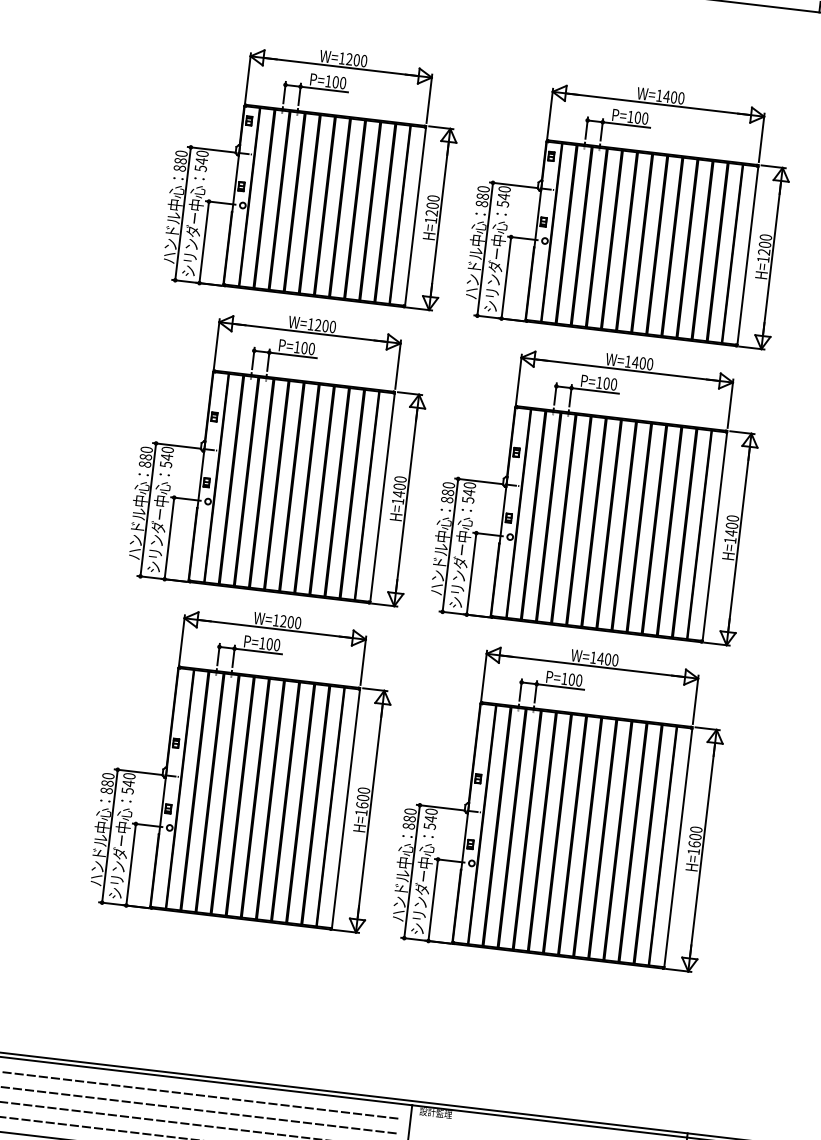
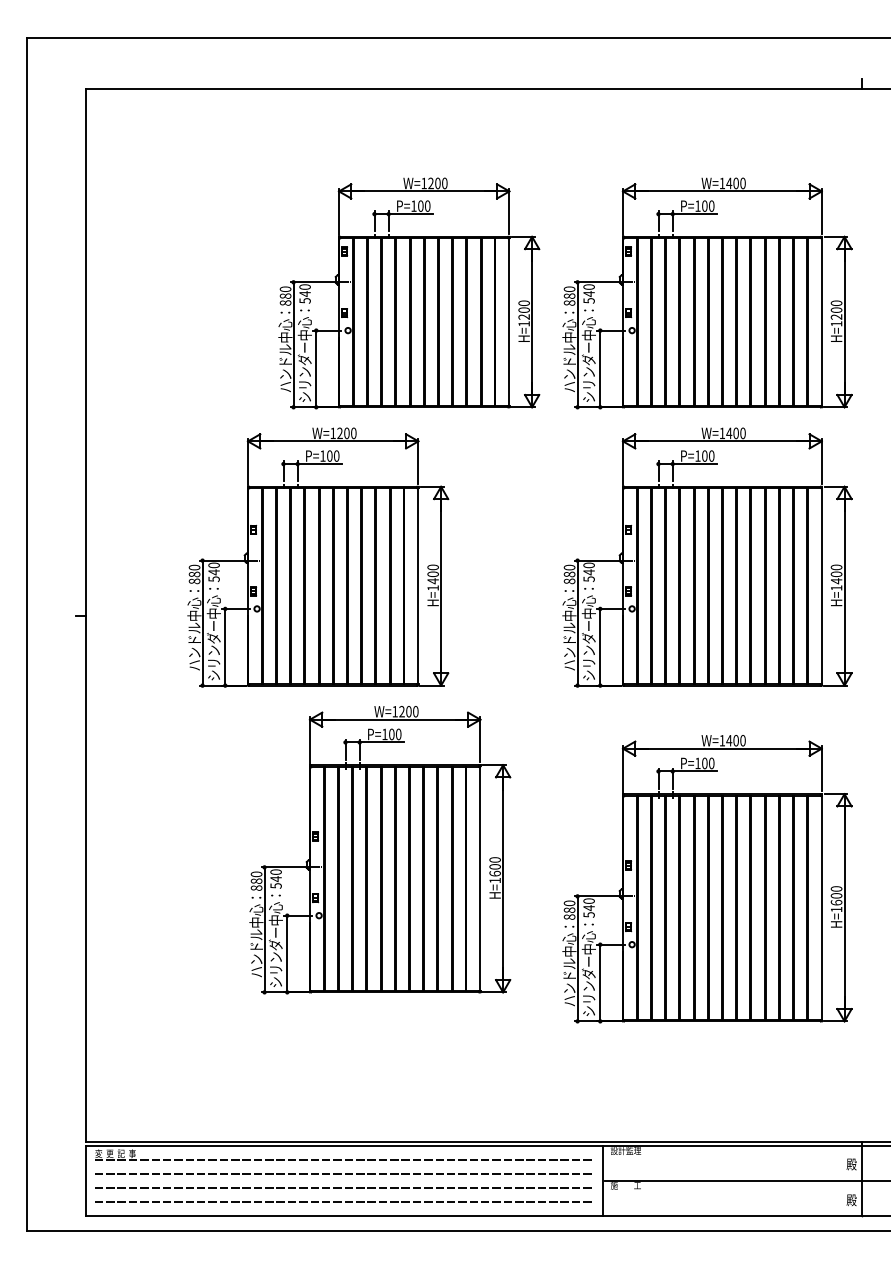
part: (279, 454) -> (318, 557), moved
part: (243, 766) -> (380, 850), moved
part: (560, 803) -> (707, 879), moved

